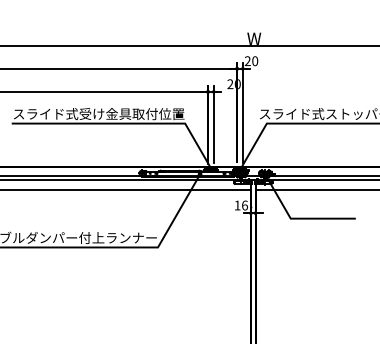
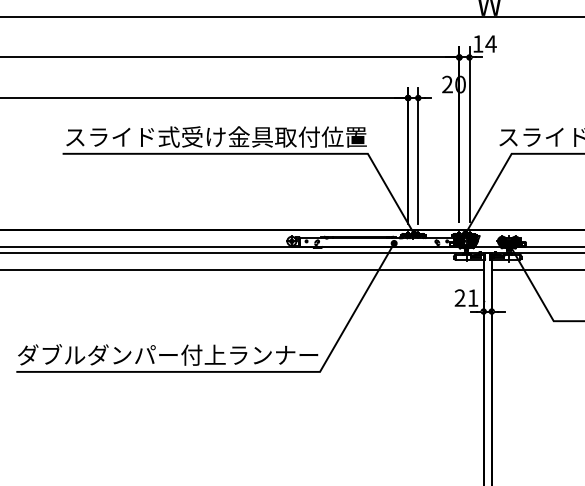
text: (251, 61) -> (484, 44), 20 -> 14
text: (241, 205) -> (467, 298), 16 -> 21

